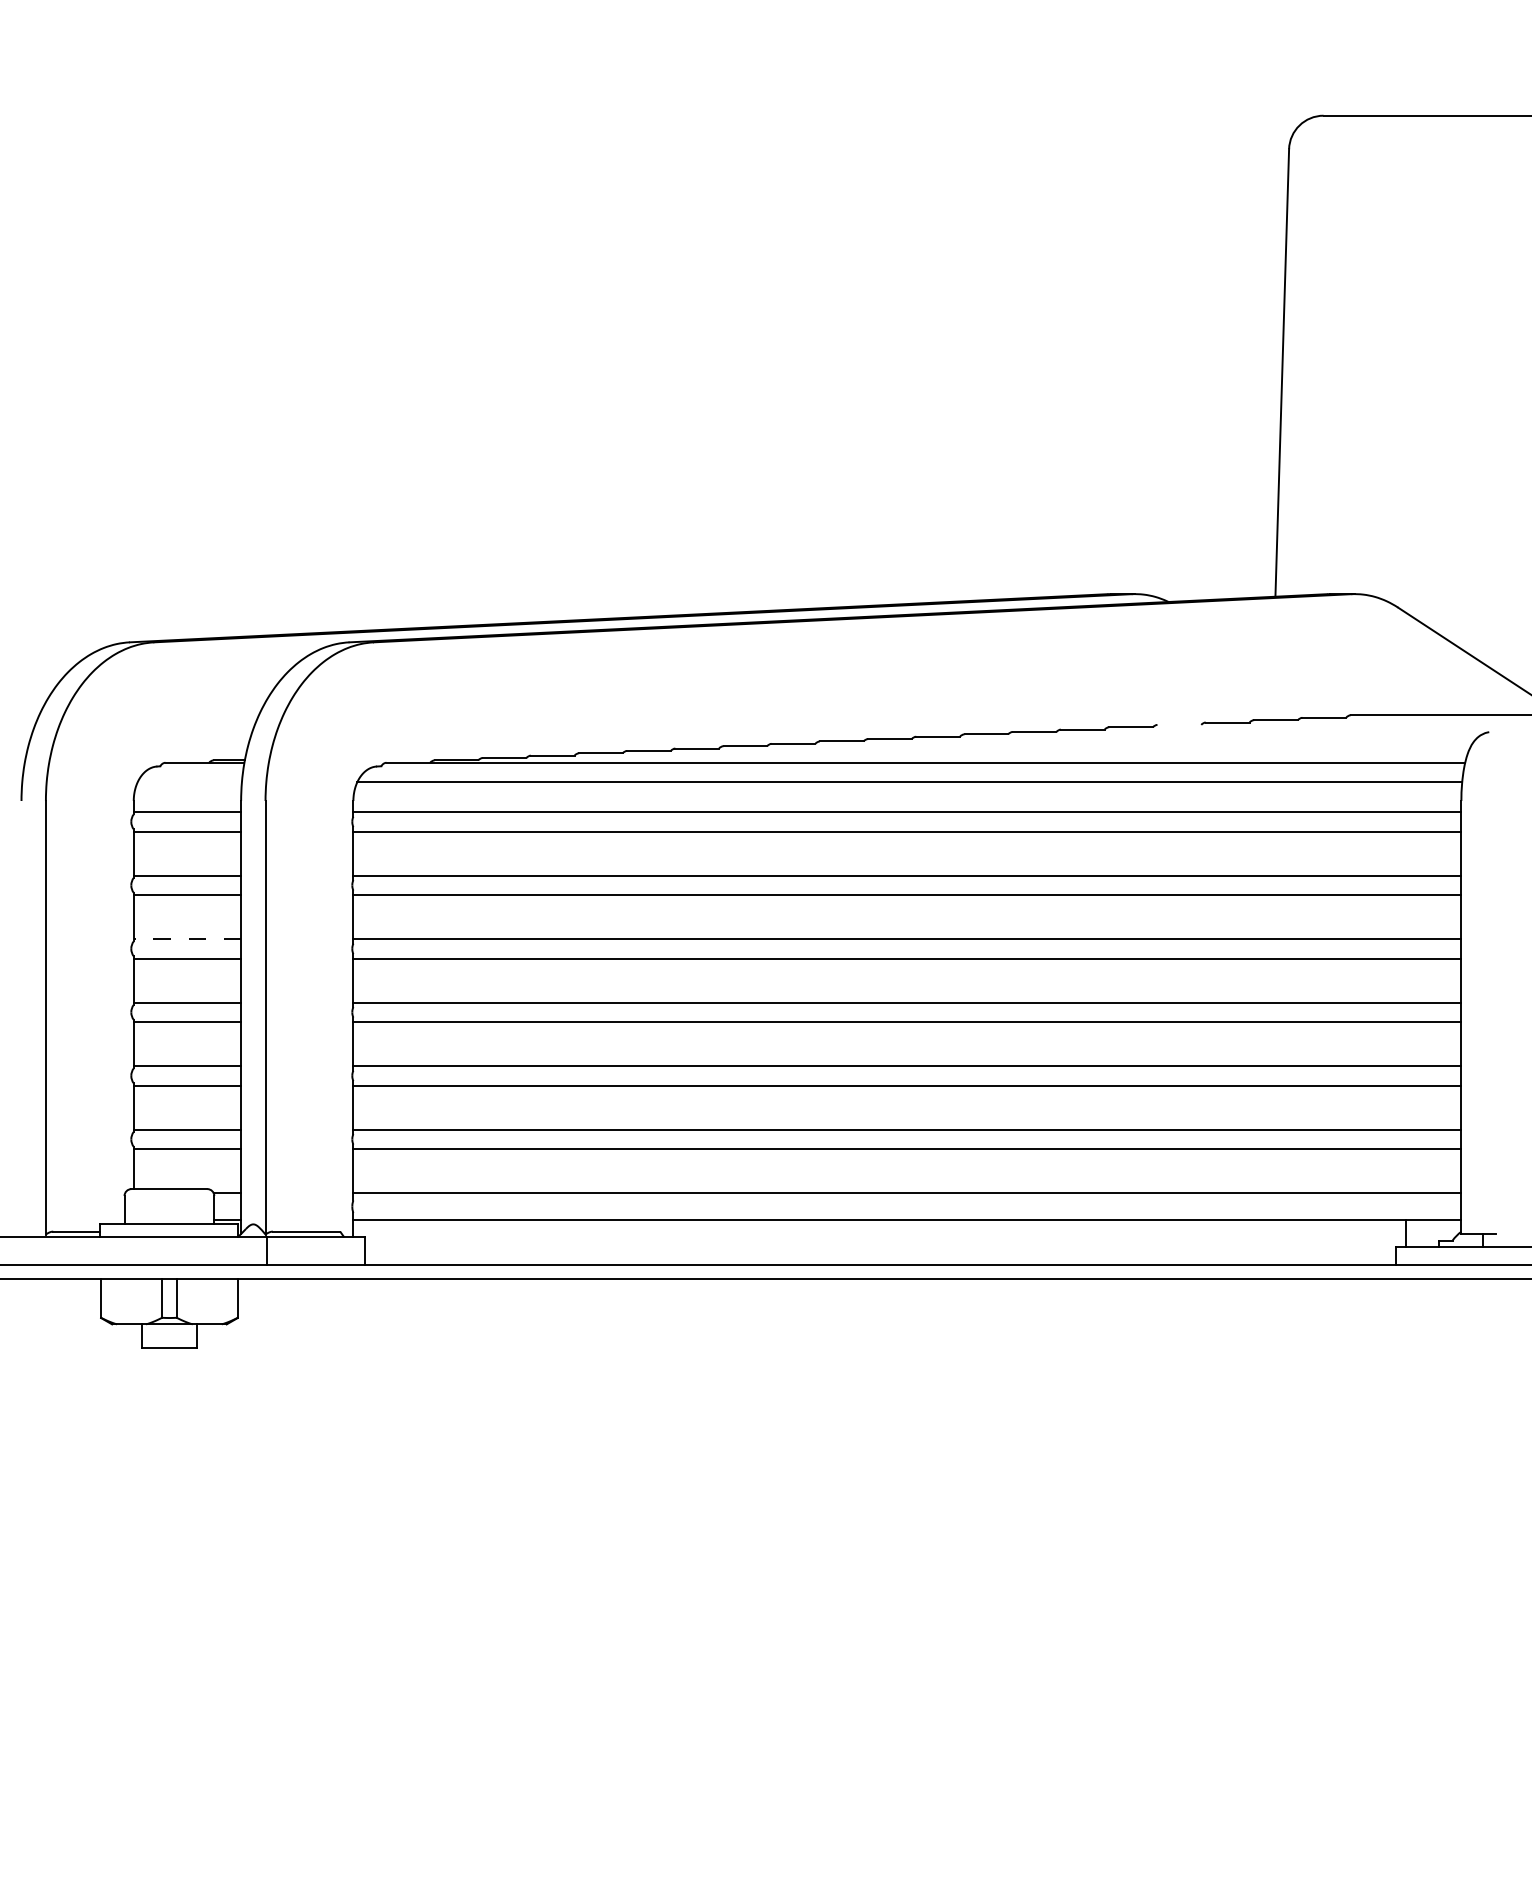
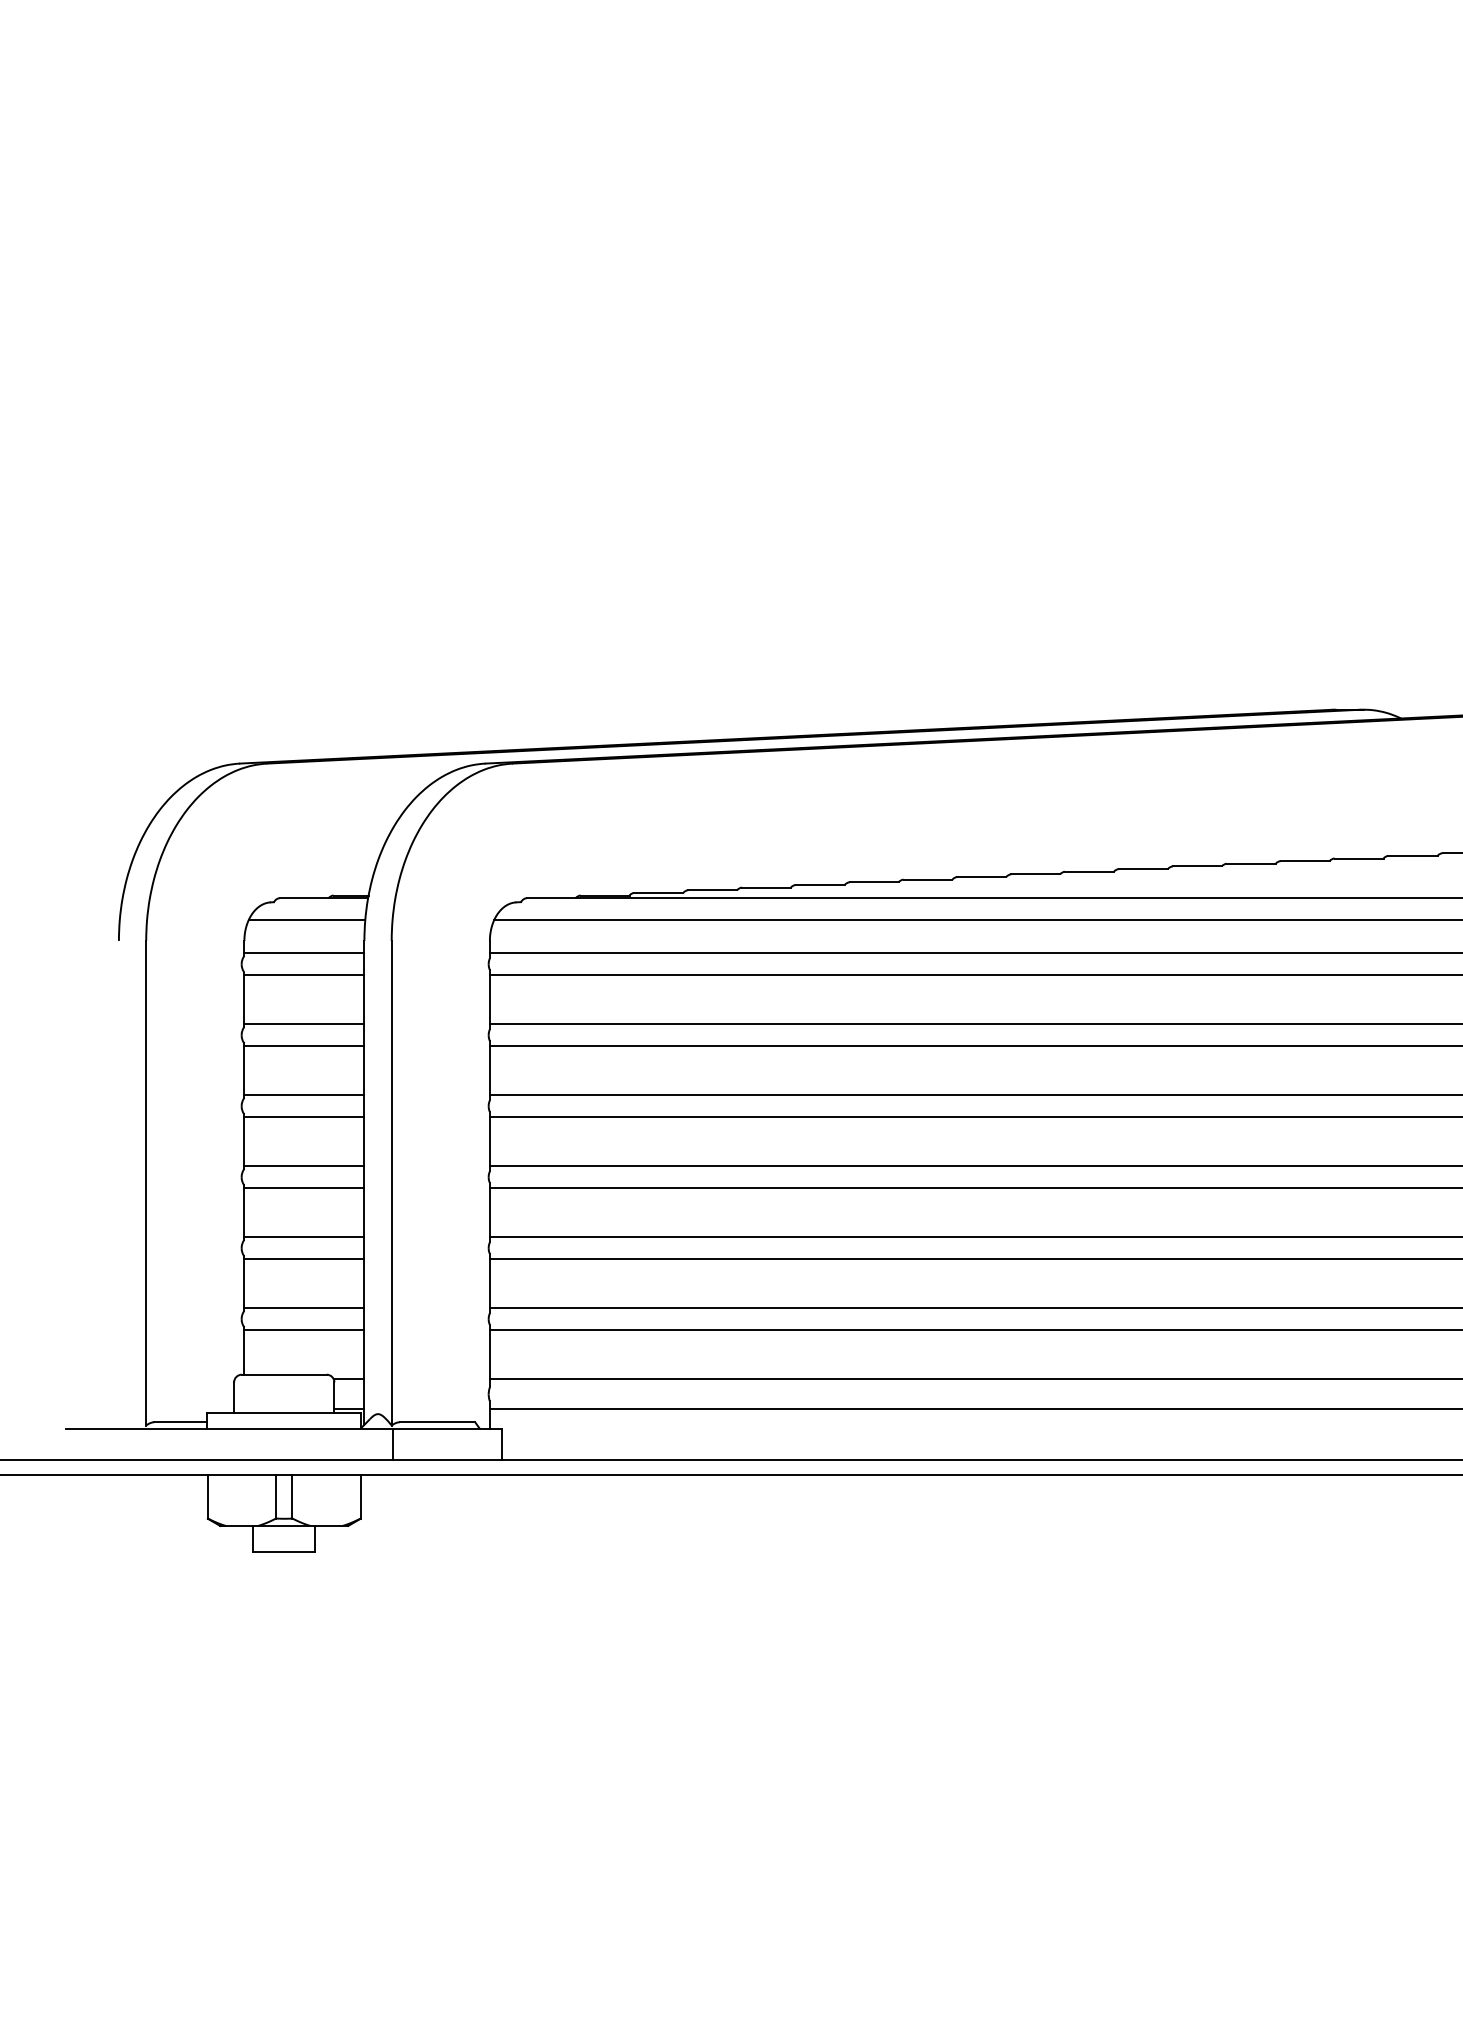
line: (1179, 724) -> (1413, 855), added
line: (189, 782) -> (306, 920), added
line: (187, 939) -> (304, 1095), dashed -> solid

